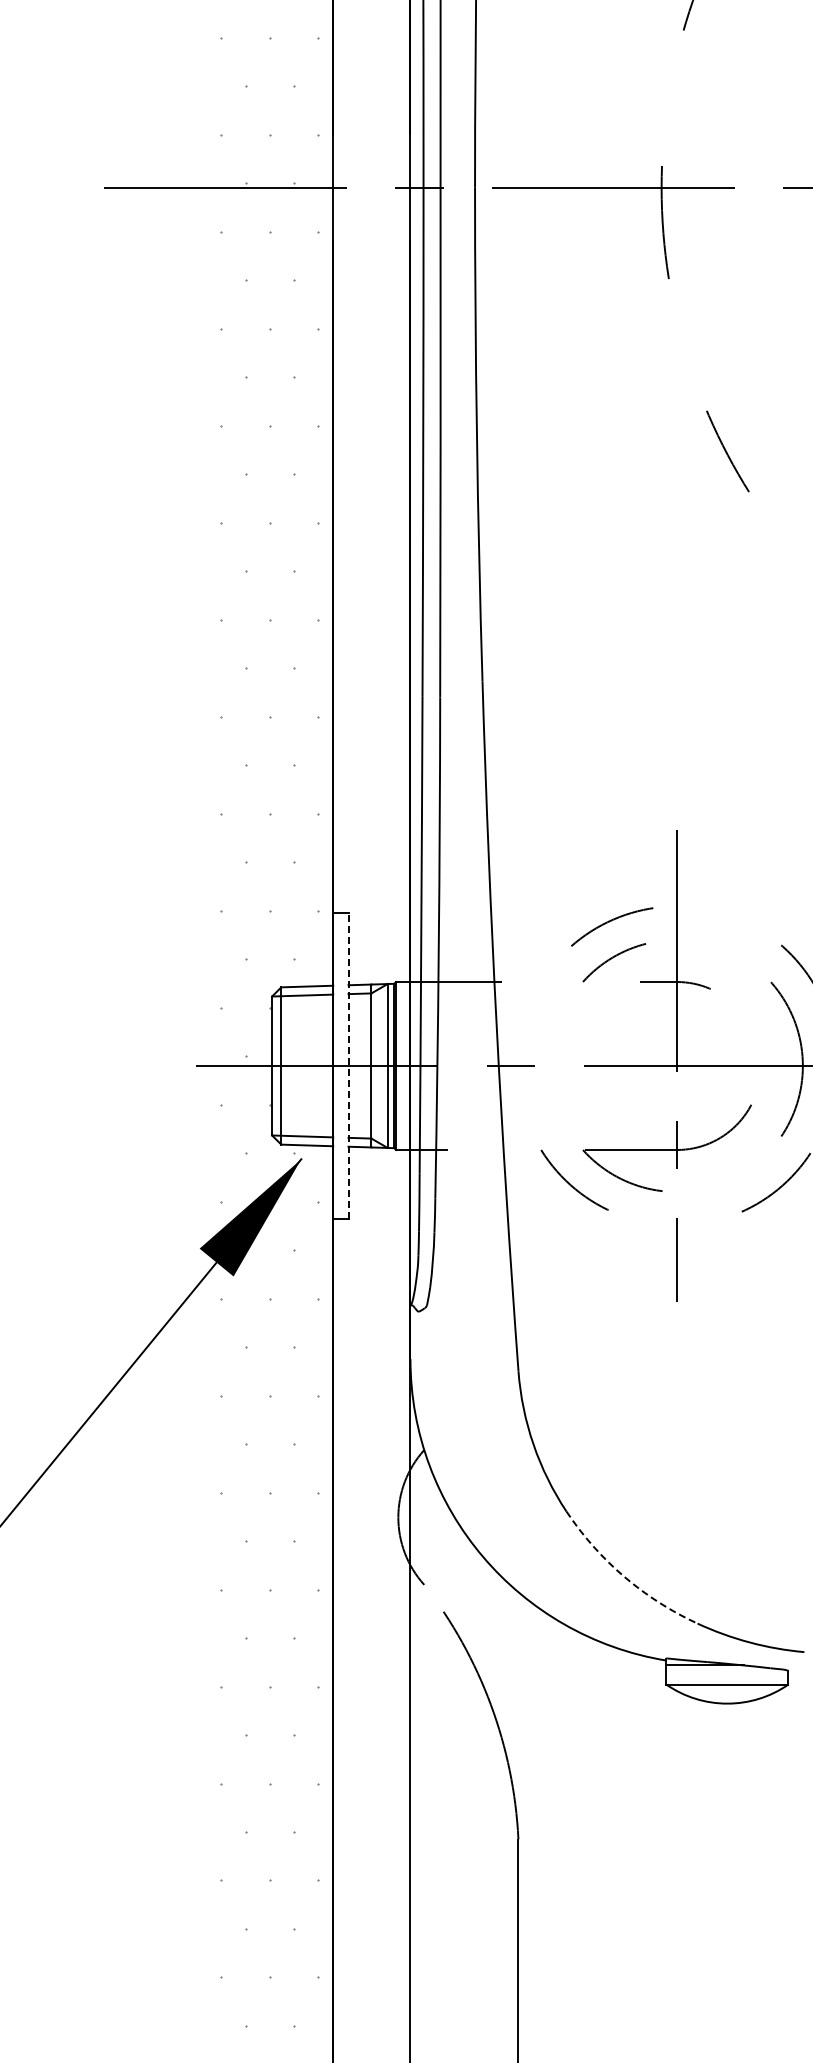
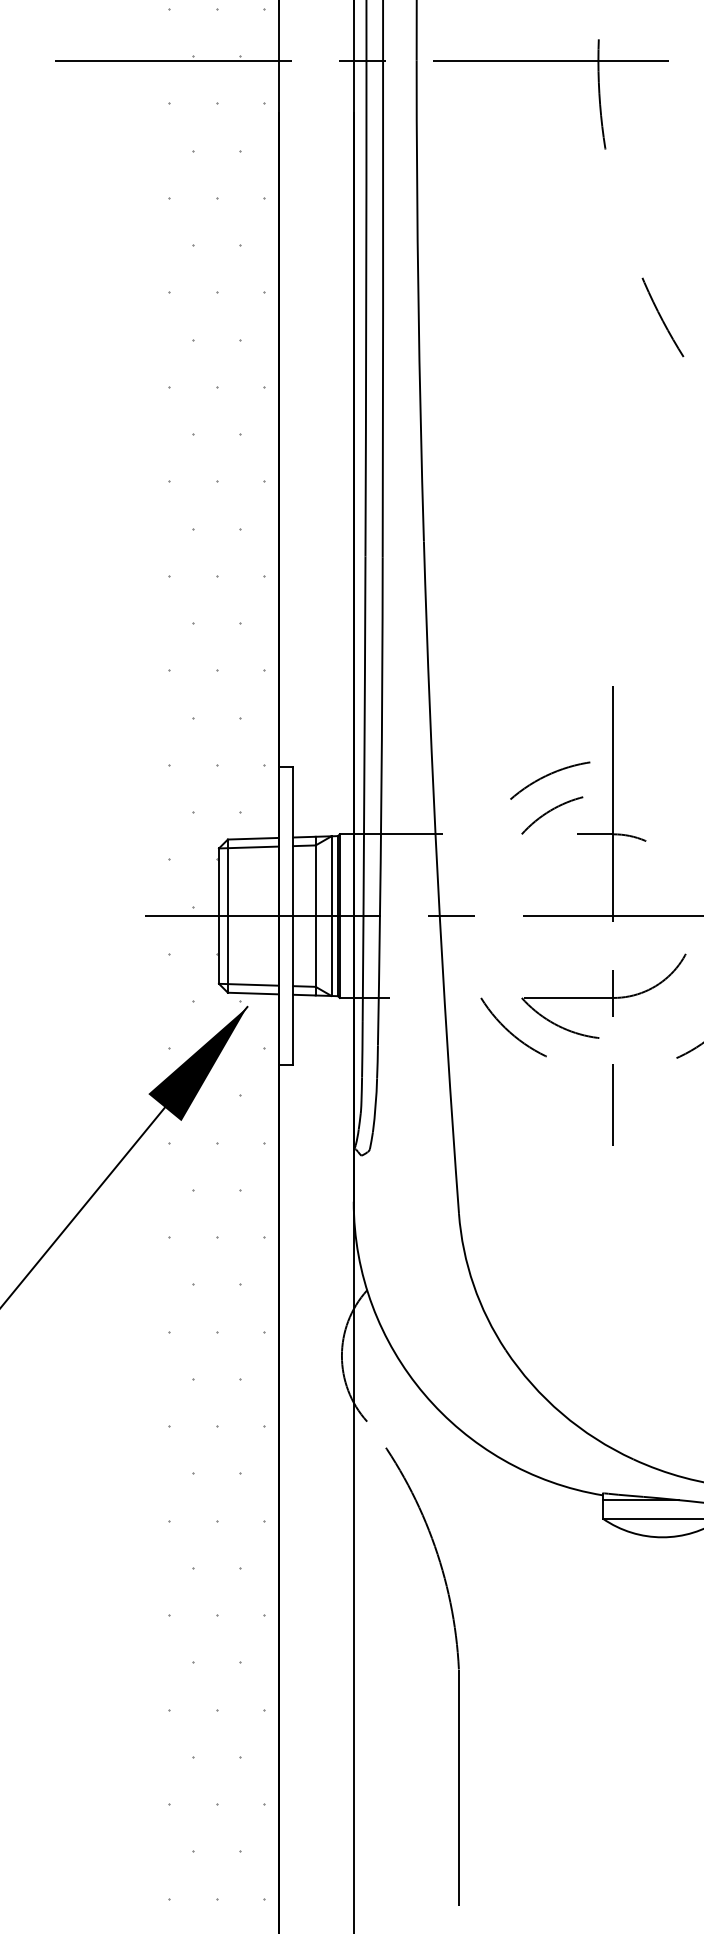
line: (348, 1066) -> (293, 916), dashed -> solid
arc: (624, 1576) -> (562, 1413), dashed -> solid

